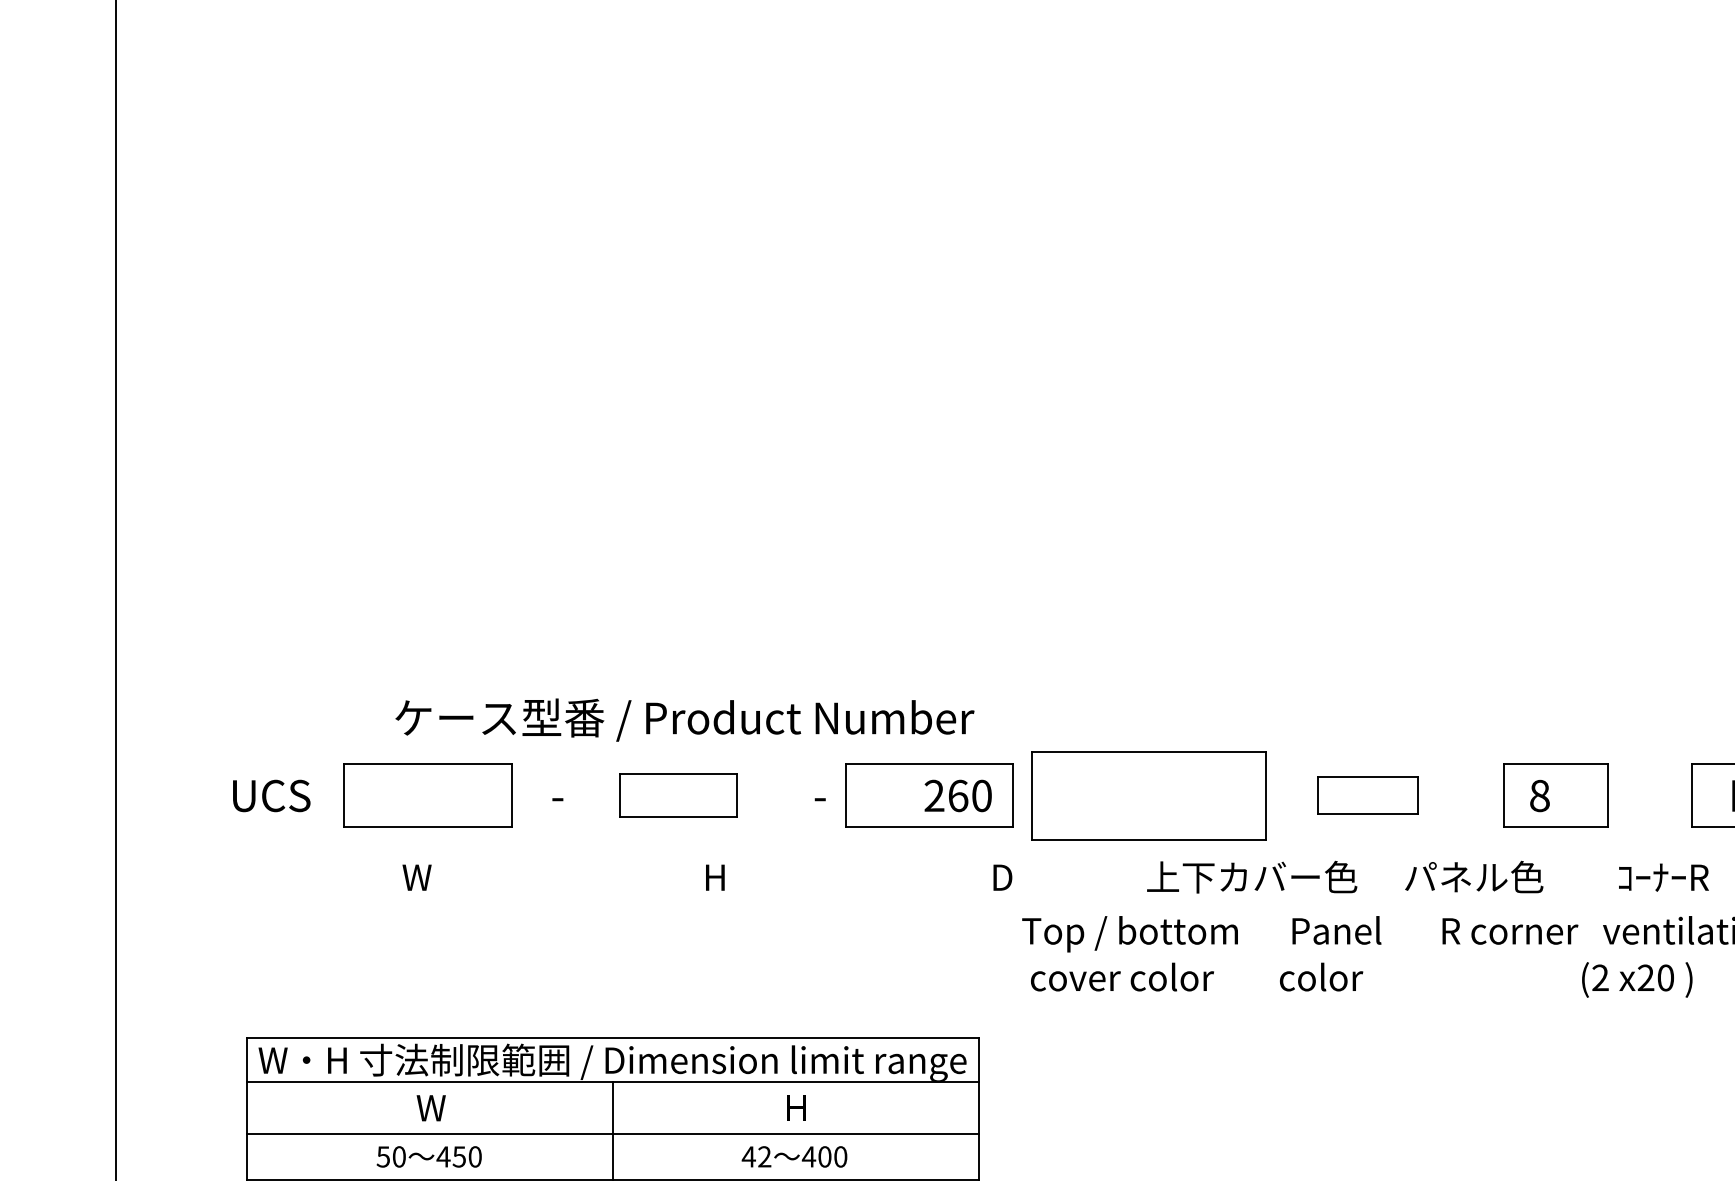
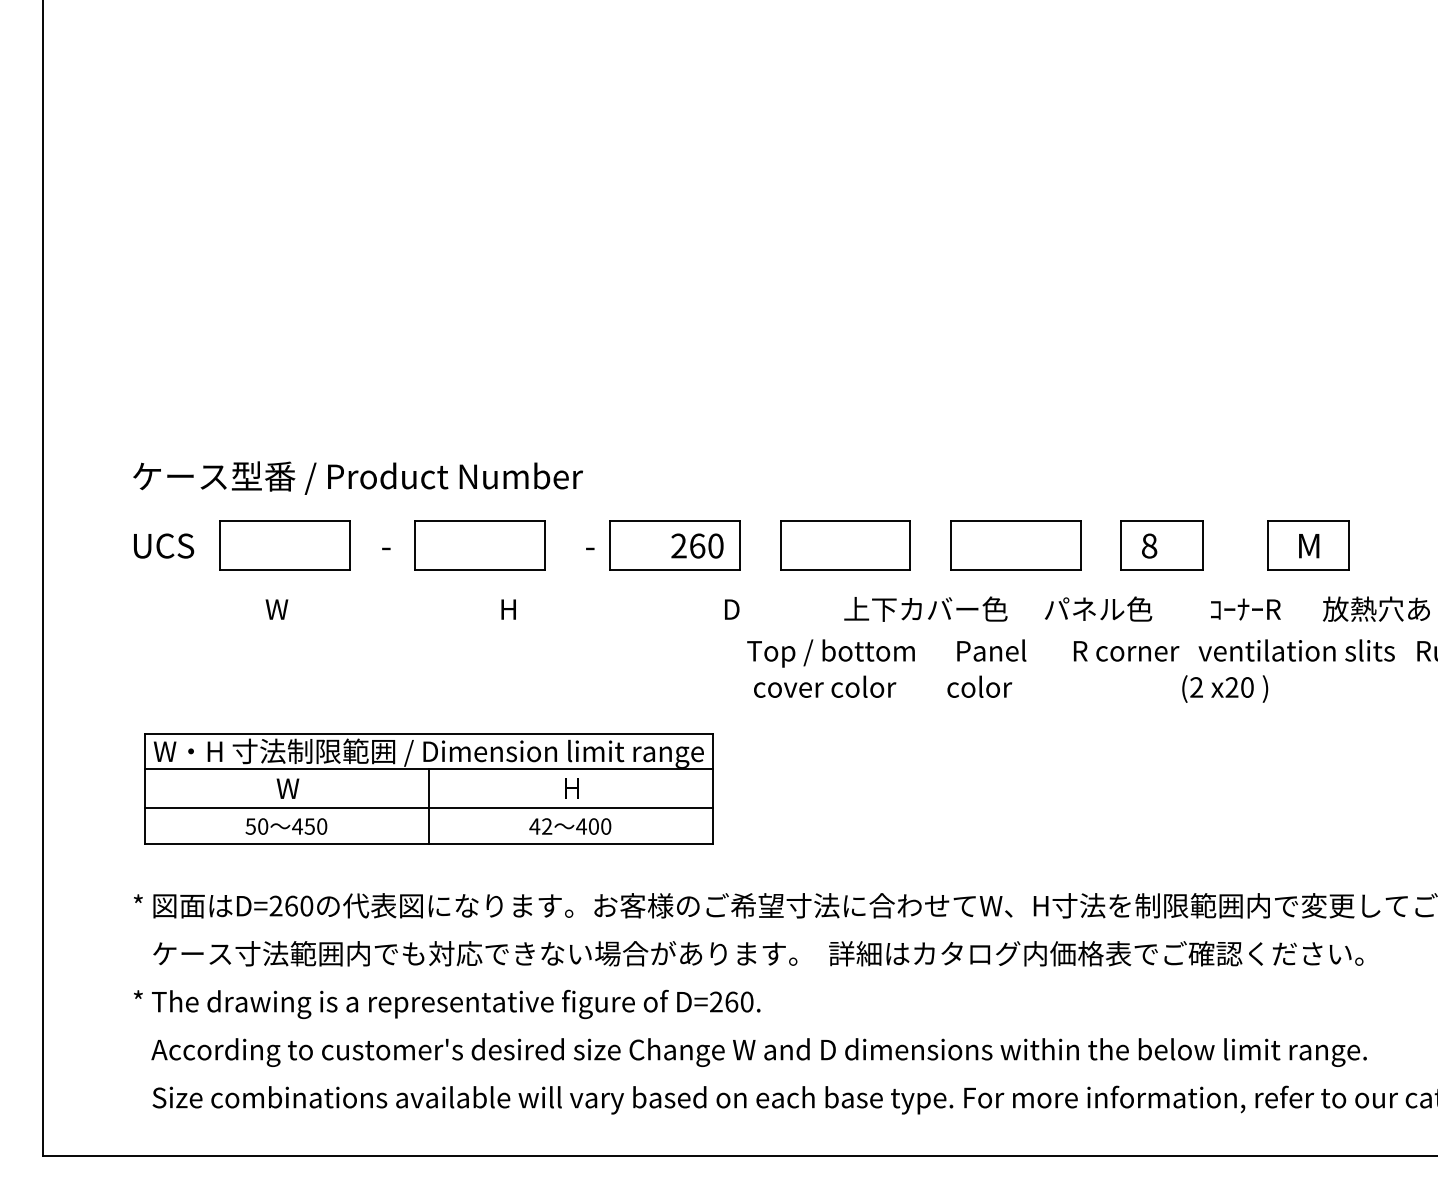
text: (684, 719) -> (357, 477), moved
part: (677, 795) -> (479, 545), size x1.43
part: (1148, 795) -> (845, 545), size x0.71
part: (1367, 795) -> (1015, 545), size x1.67

